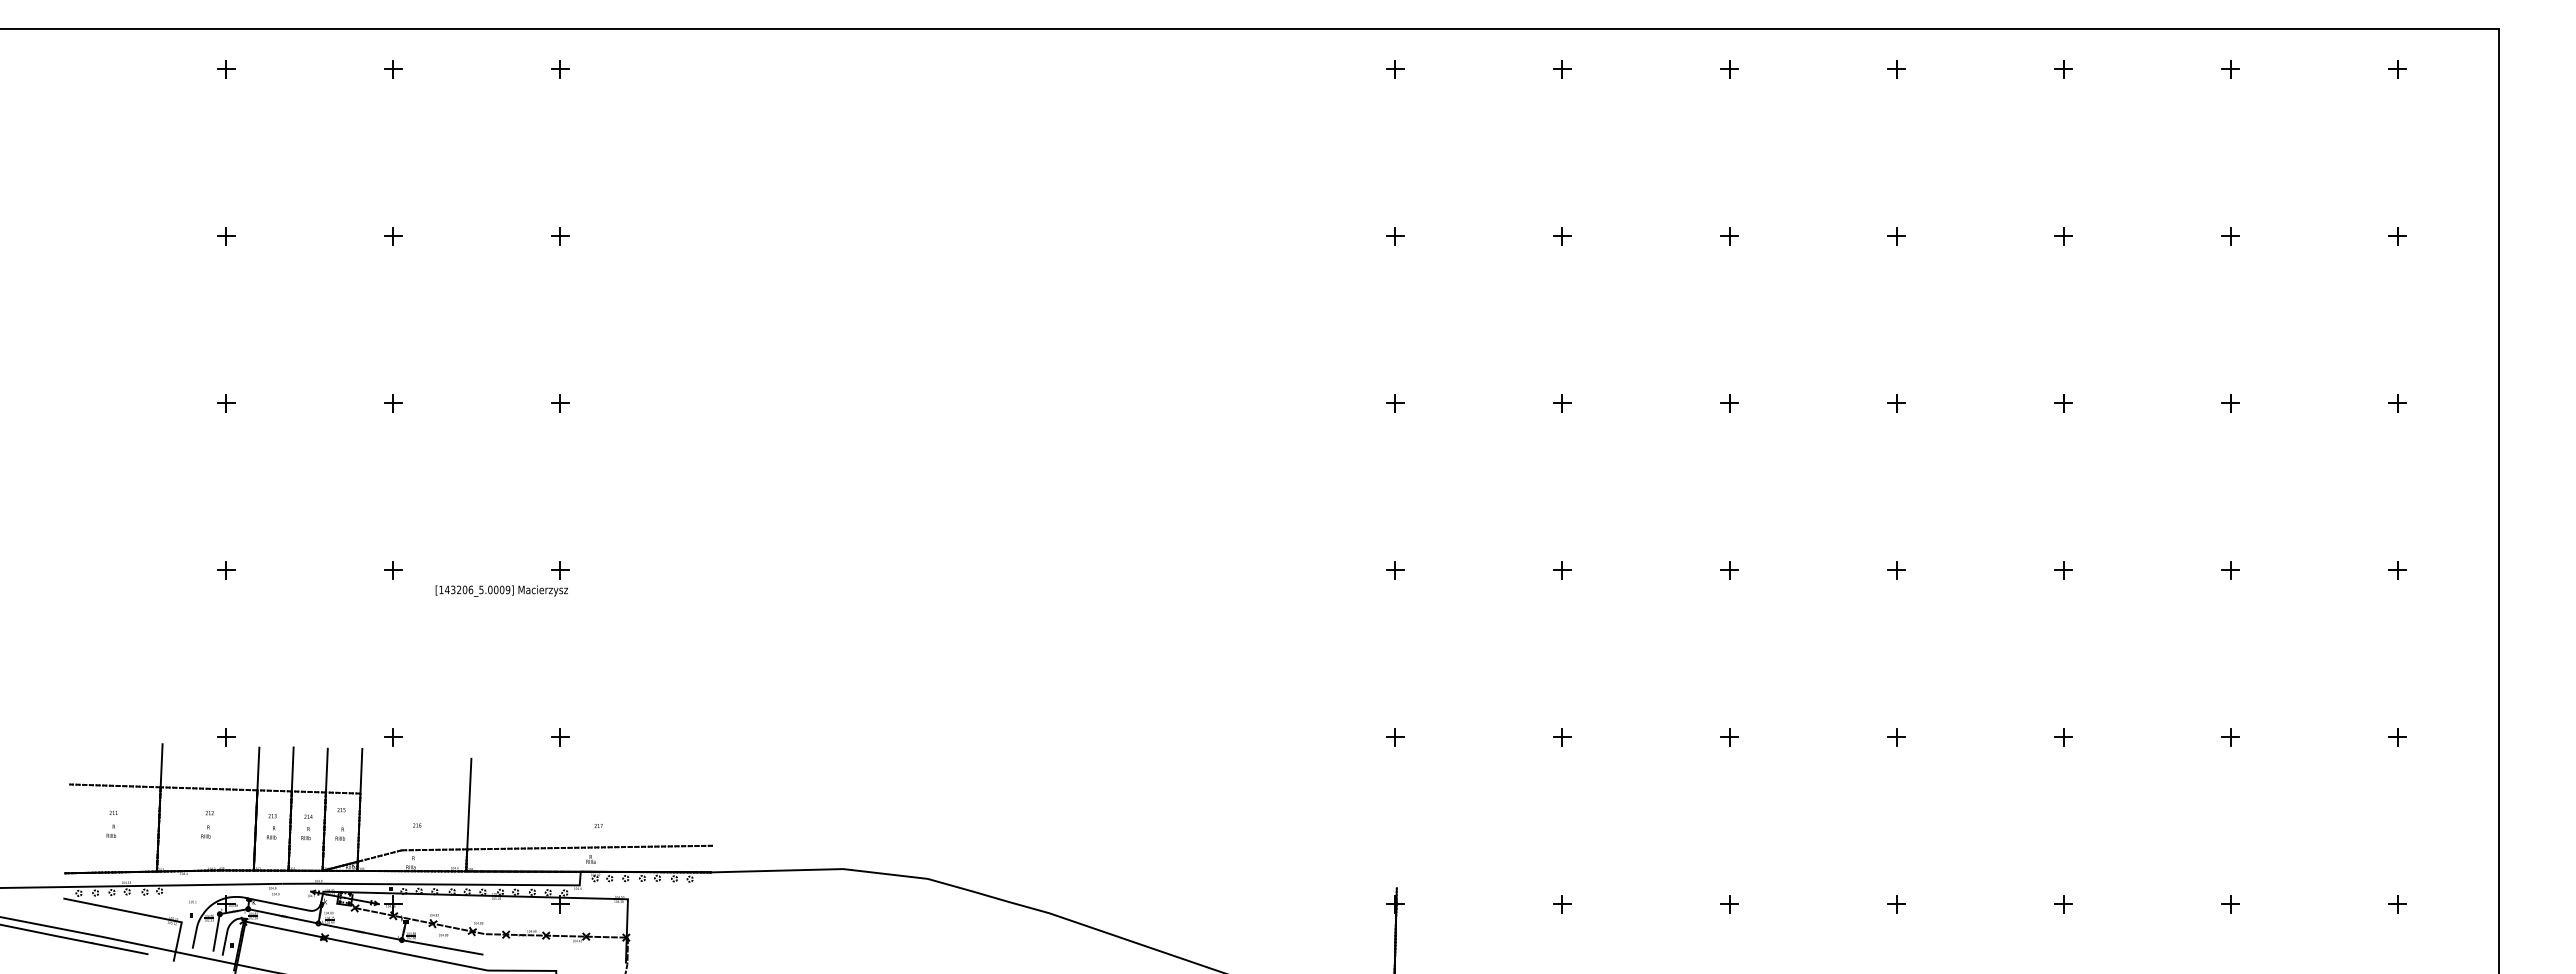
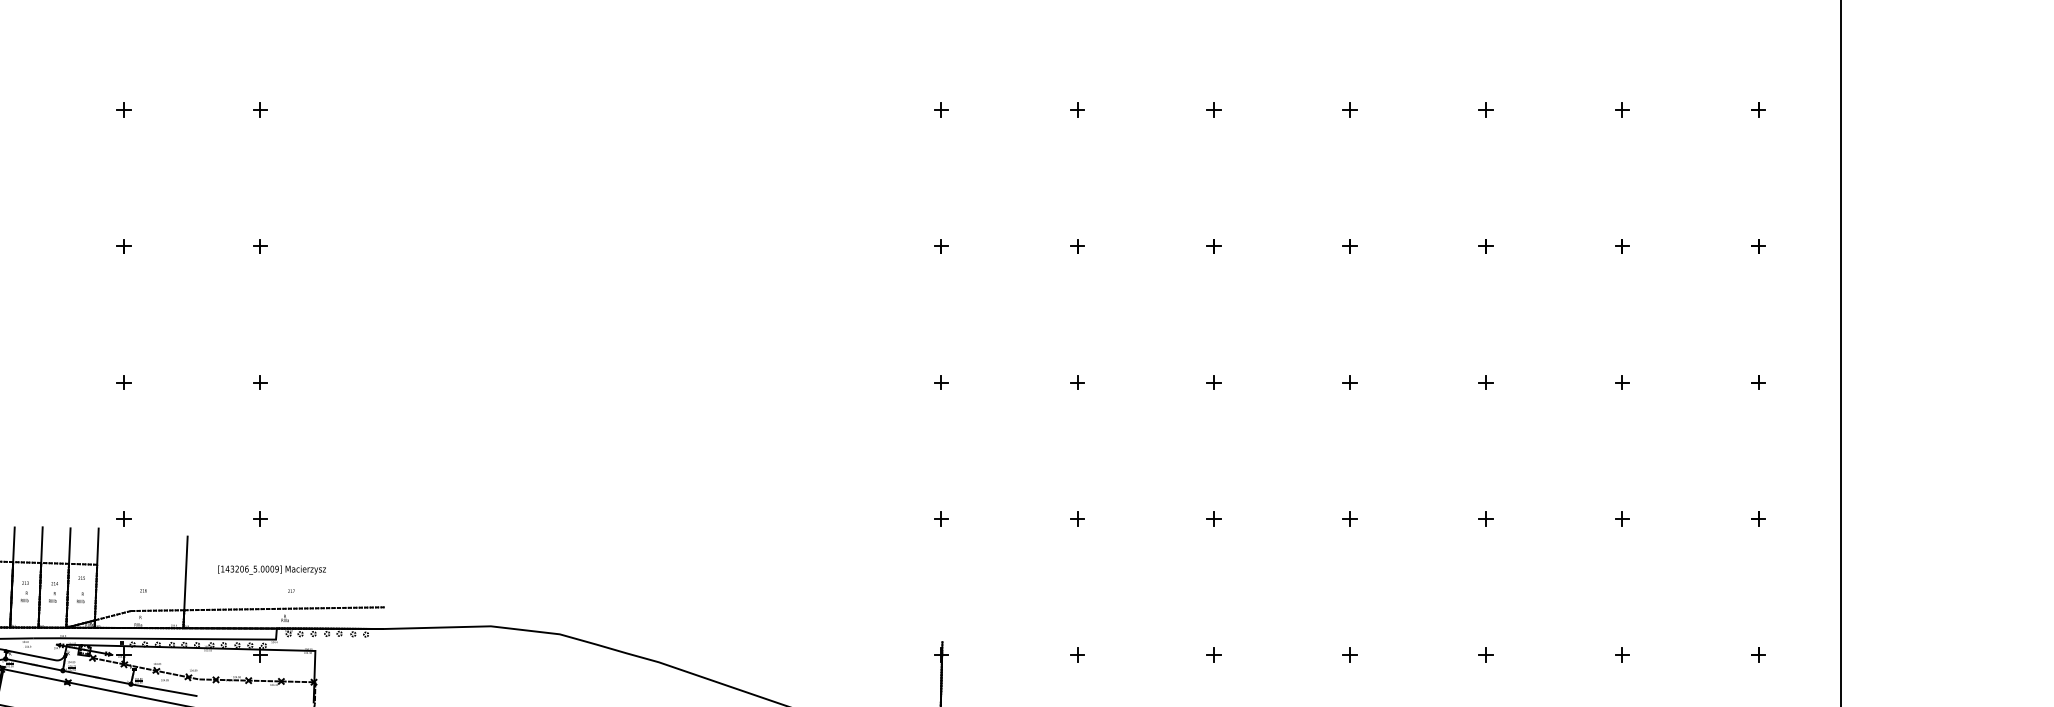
text: (501, 590) -> (271, 569), moved

